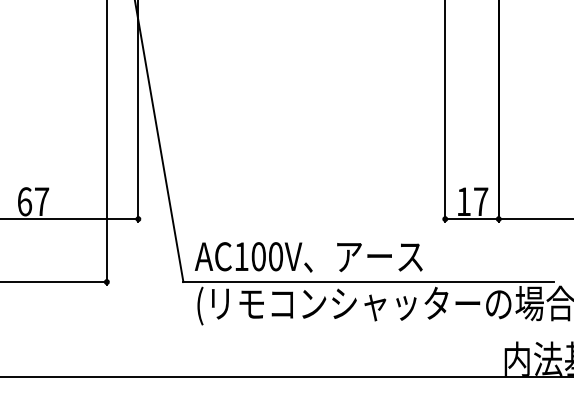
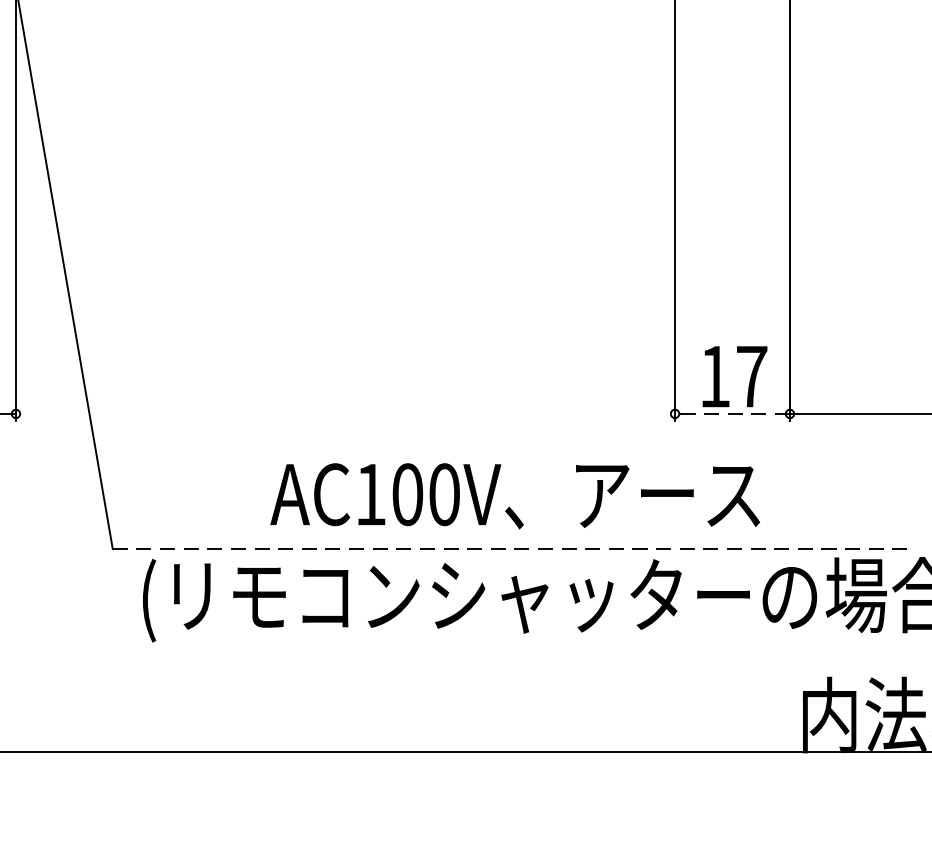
line: (472, 219) -> (733, 414), solid -> dashed
text: (308, 257) -> (514, 496), moved
line: (369, 282) -> (512, 550), solid -> dashed

